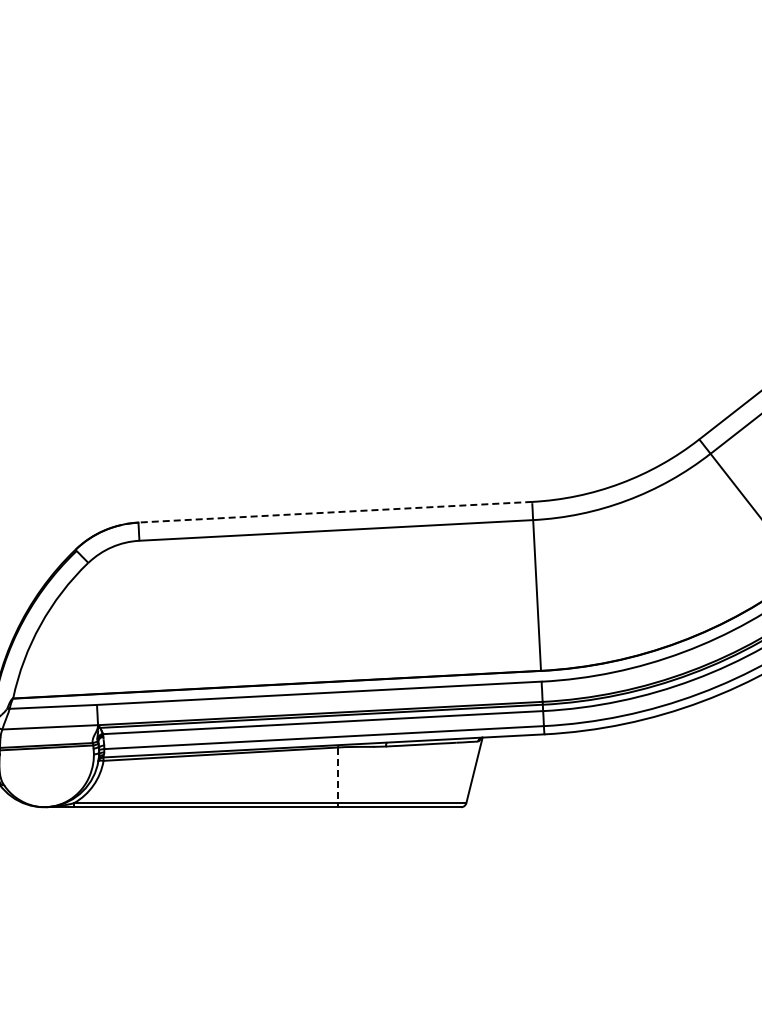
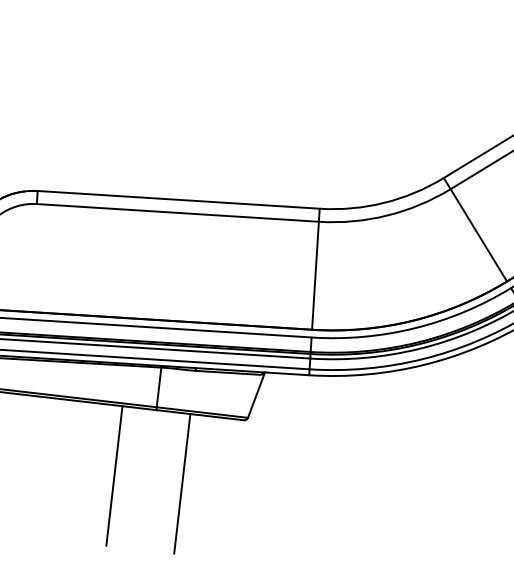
line: (334, 512) -> (178, 199), dashed -> solid
line: (338, 775) -> (159, 387), dashed -> solid
line: (290, 905) -> (114, 476), added
line: (385, 905) -> (182, 483), added

